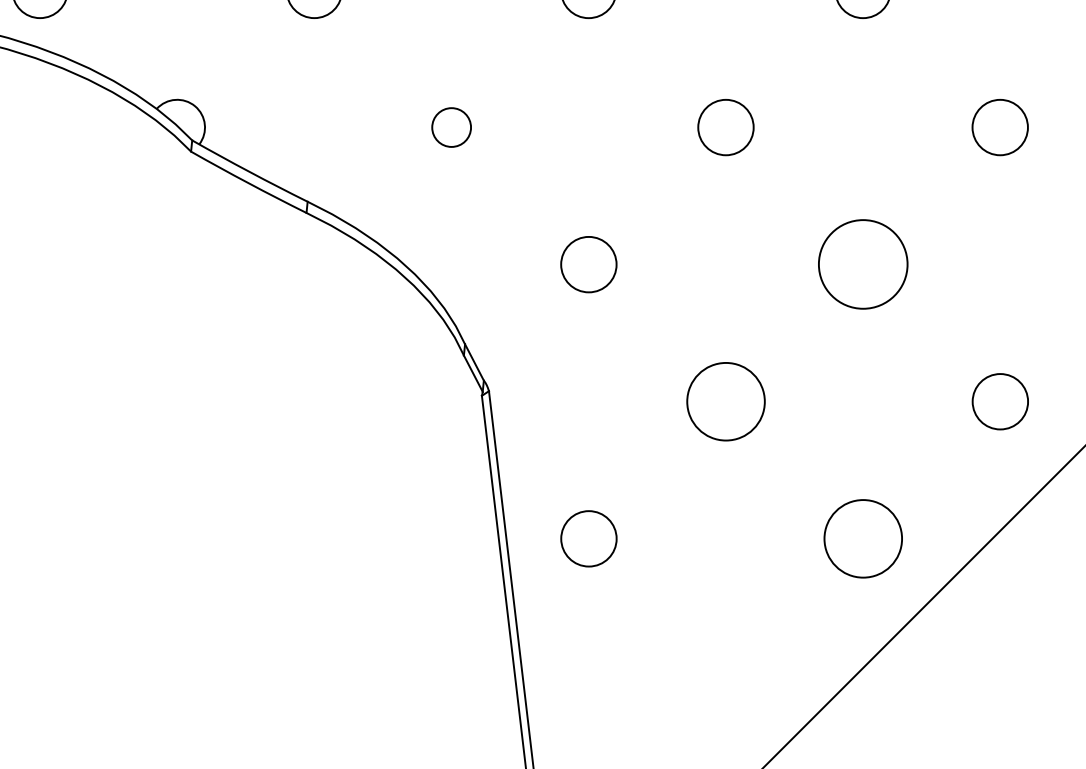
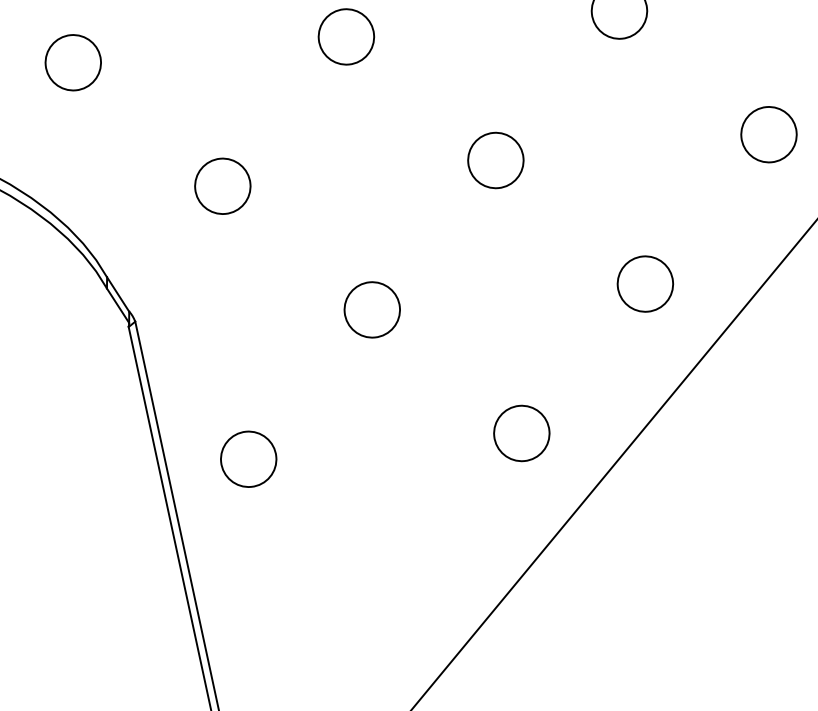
circle: (451, 127) -> (73, 62), size x1.43
circle: (862, 264) -> (495, 160), size x0.62
circle: (725, 401) -> (371, 309), size x0.71
circle: (862, 538) -> (521, 433), size x0.71

